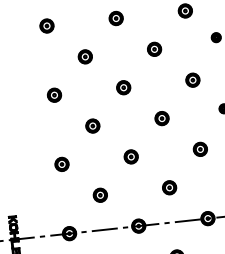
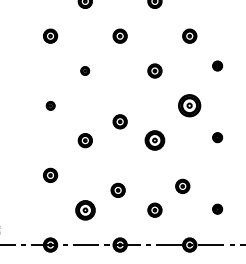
part: (84, 56) -> (84, 70), size x0.6
part: (192, 79) -> (189, 105), size x1.6
part: (123, 87) -> (119, 121), moved
part: (54, 94) -> (50, 105), size x0.6
part: (161, 118) -> (154, 140), size x1.4
part: (200, 148) -> (182, 185), moved
part: (130, 156) -> (117, 189), moved
part: (99, 194) -> (84, 209), size x1.4

